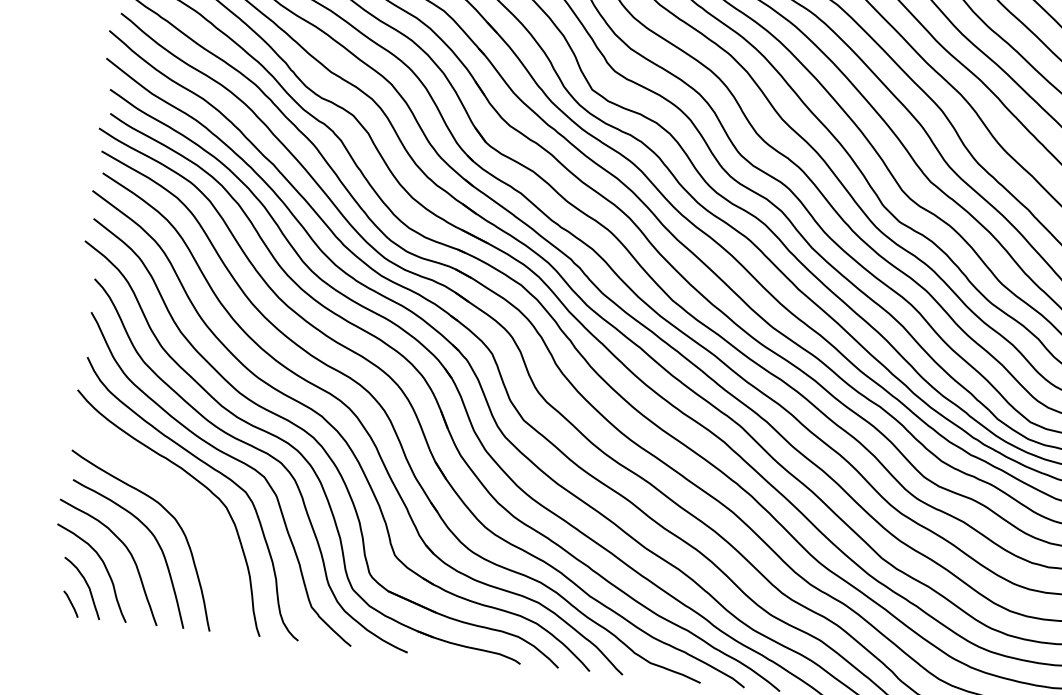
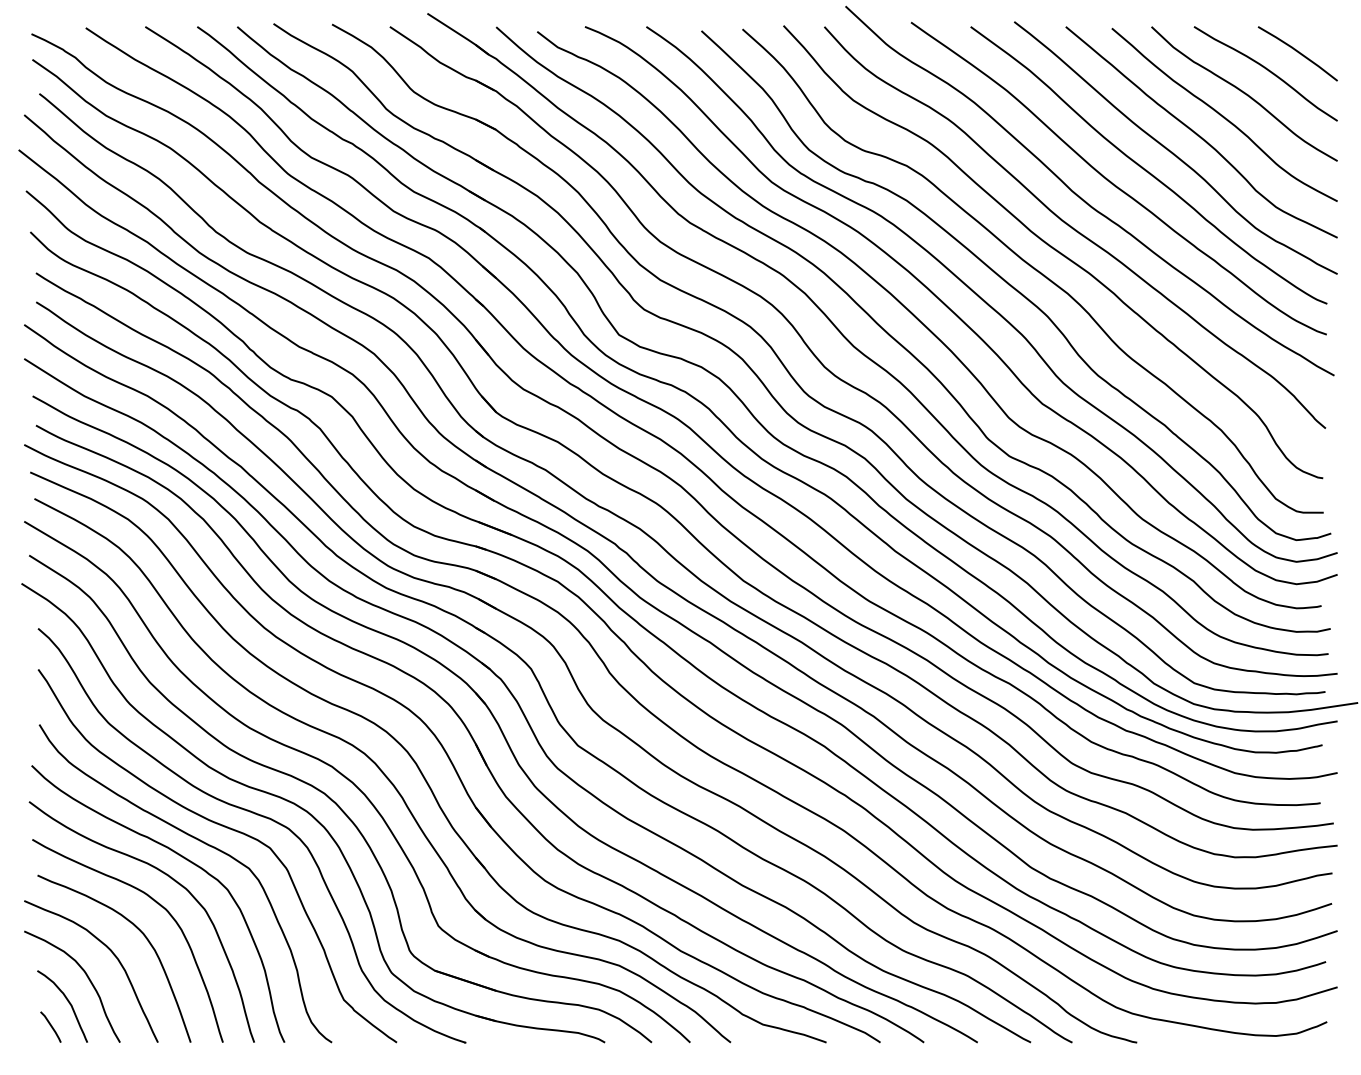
curve: (181, 494) -> (171, 879), added

